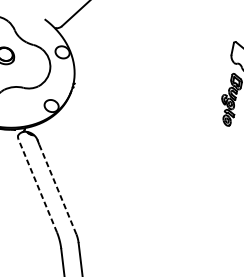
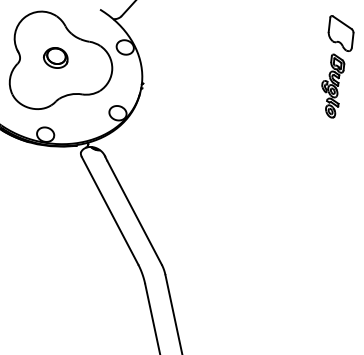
line: (38, 185) -> (110, 210), dashed -> solid
line: (57, 189) -> (134, 213), dashed -> solid

